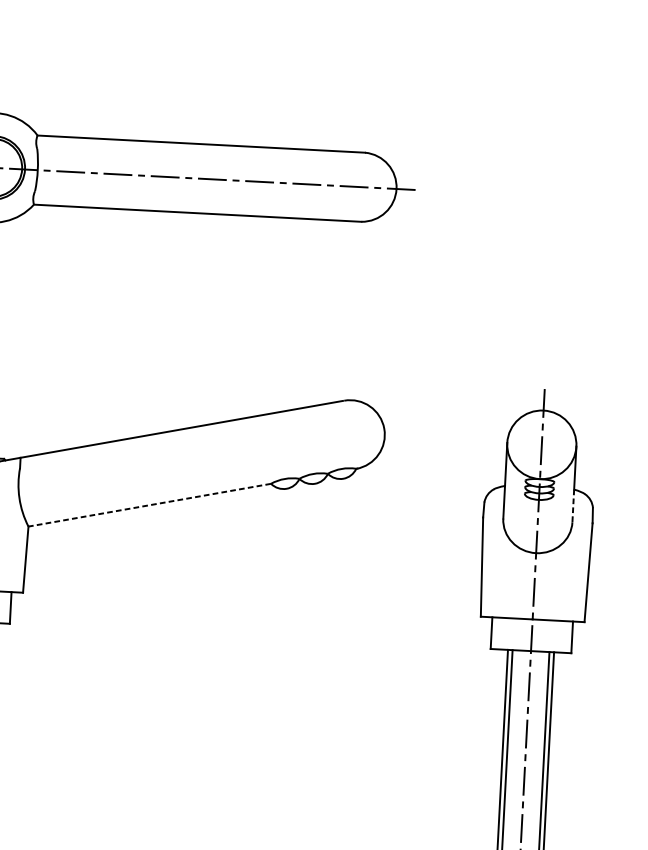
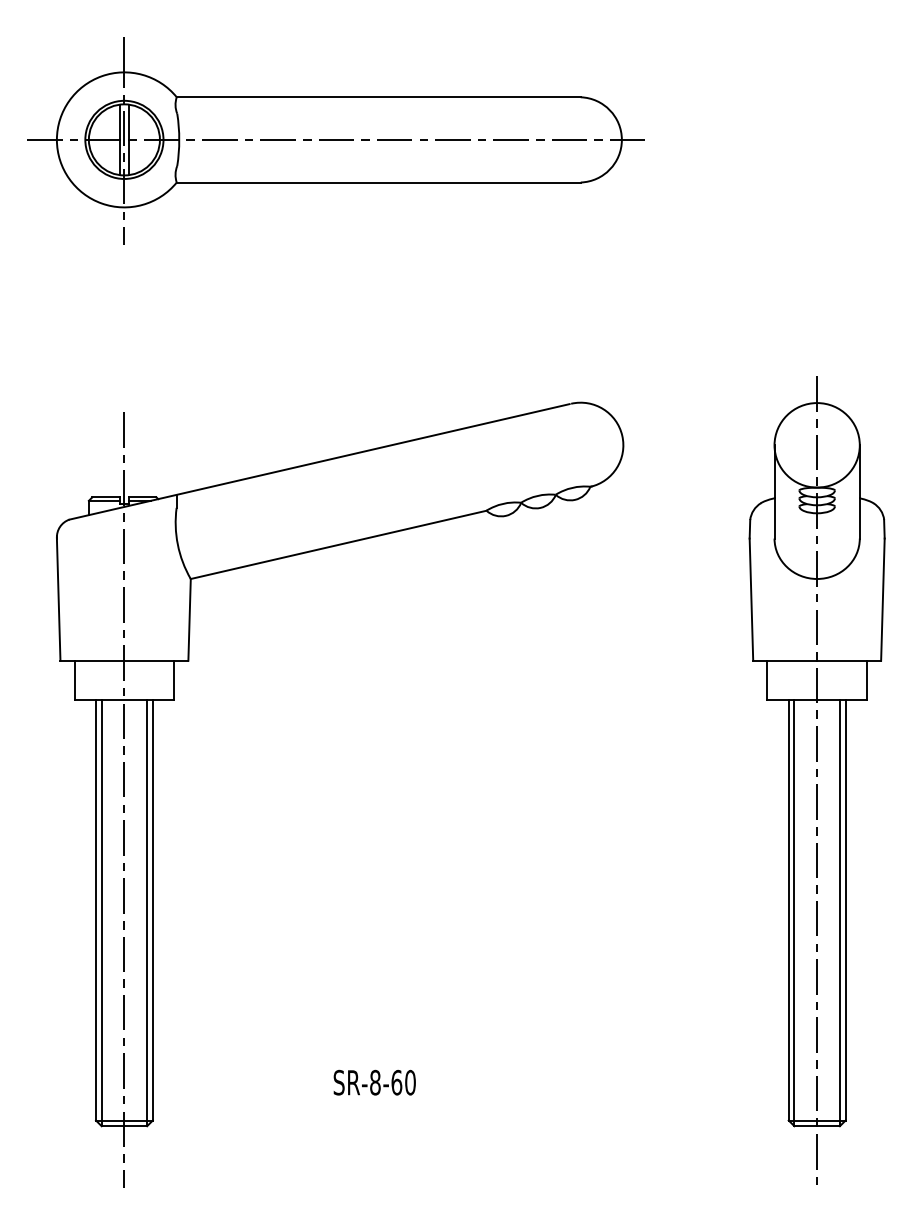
line: (149, 504) -> (338, 544), dashed -> solid
line: (573, 505) -> (859, 518), dashed -> solid

